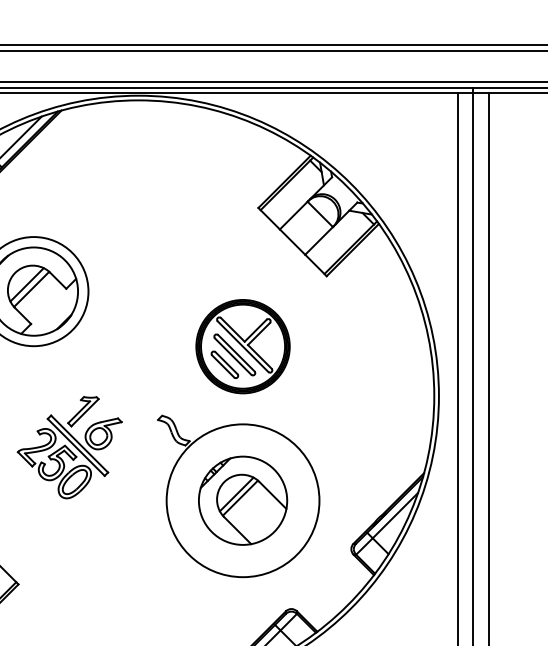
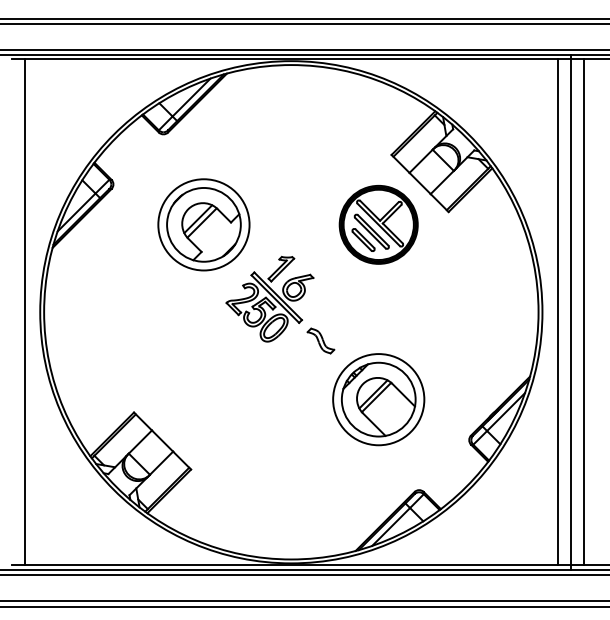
part: (242, 346) -> (378, 224), moved
part: (69, 446) -> (269, 298), moved
circle: (242, 500) -> (378, 399), size x0.71

